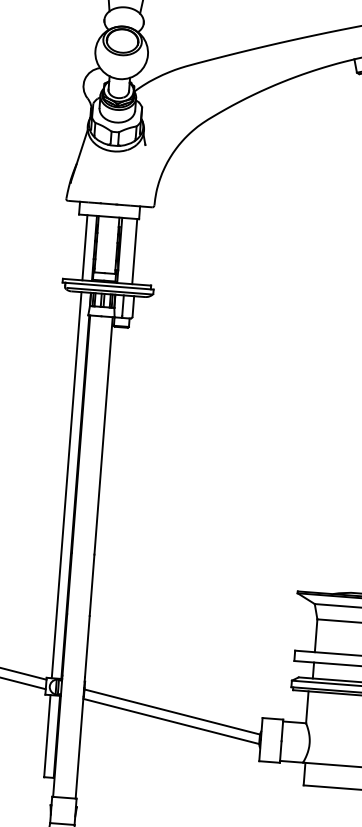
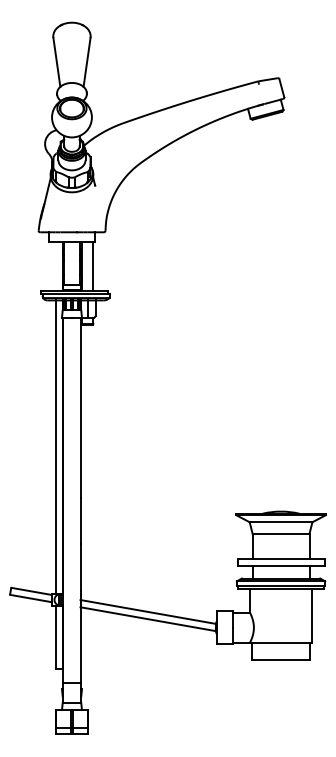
line: (84, 247) -> (55, 266), removed

